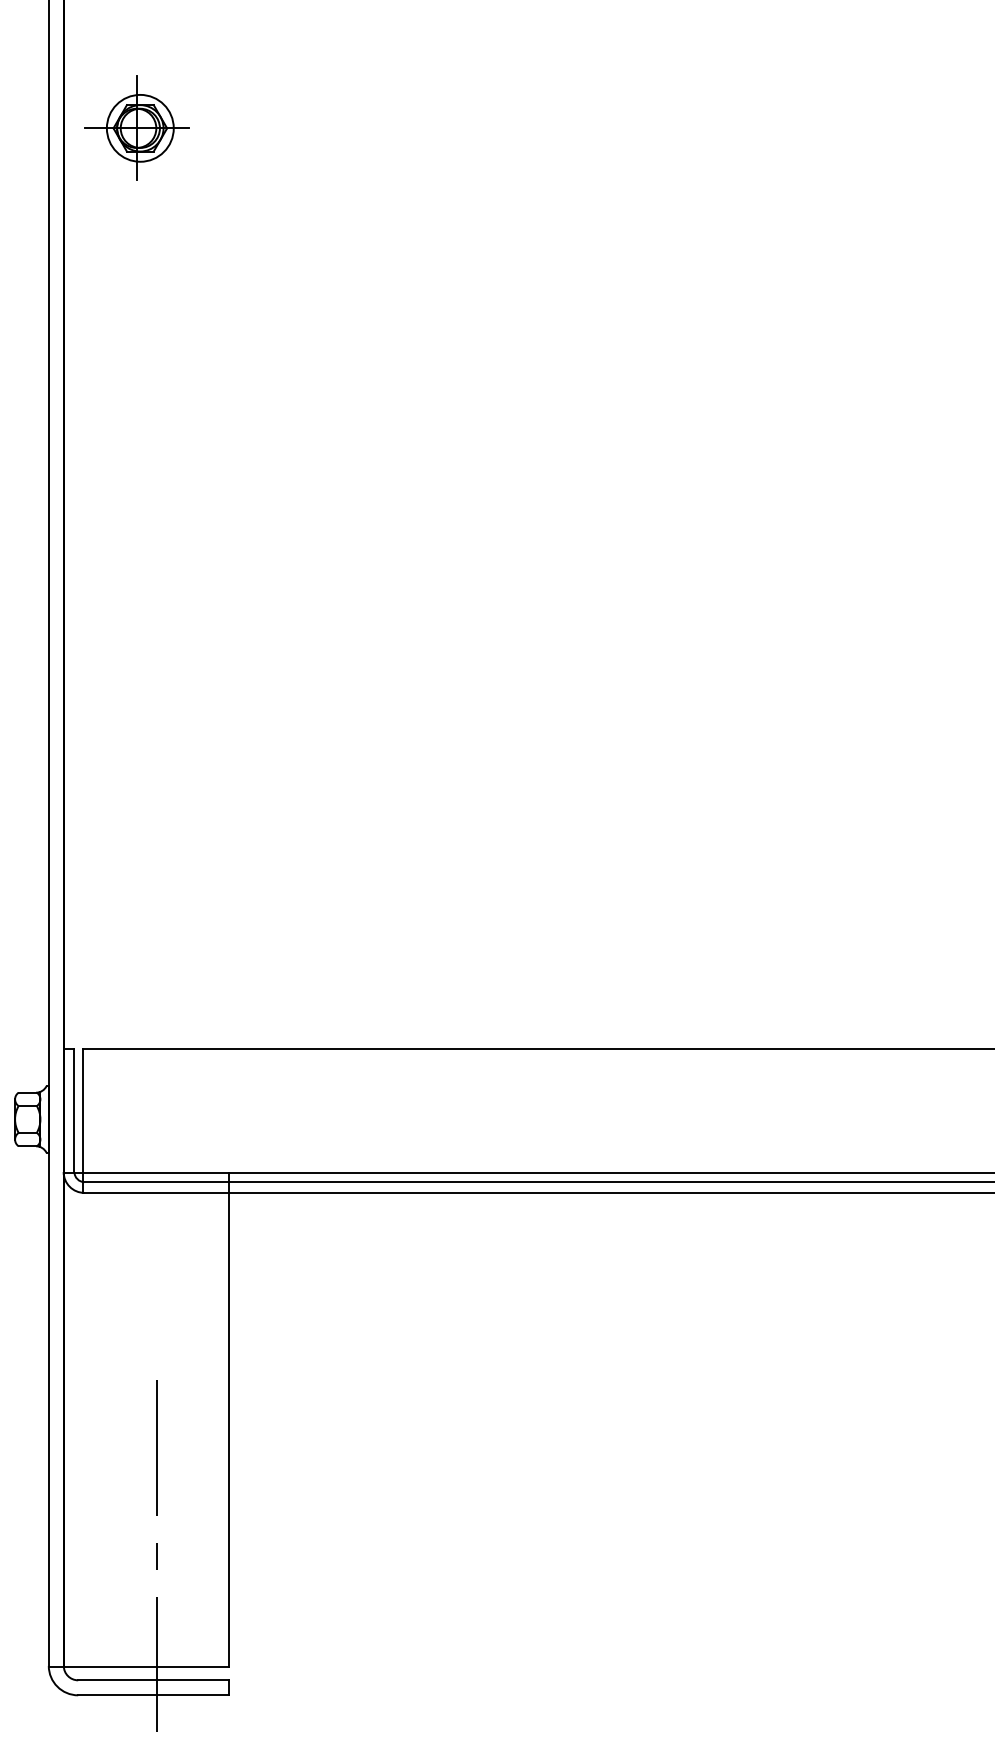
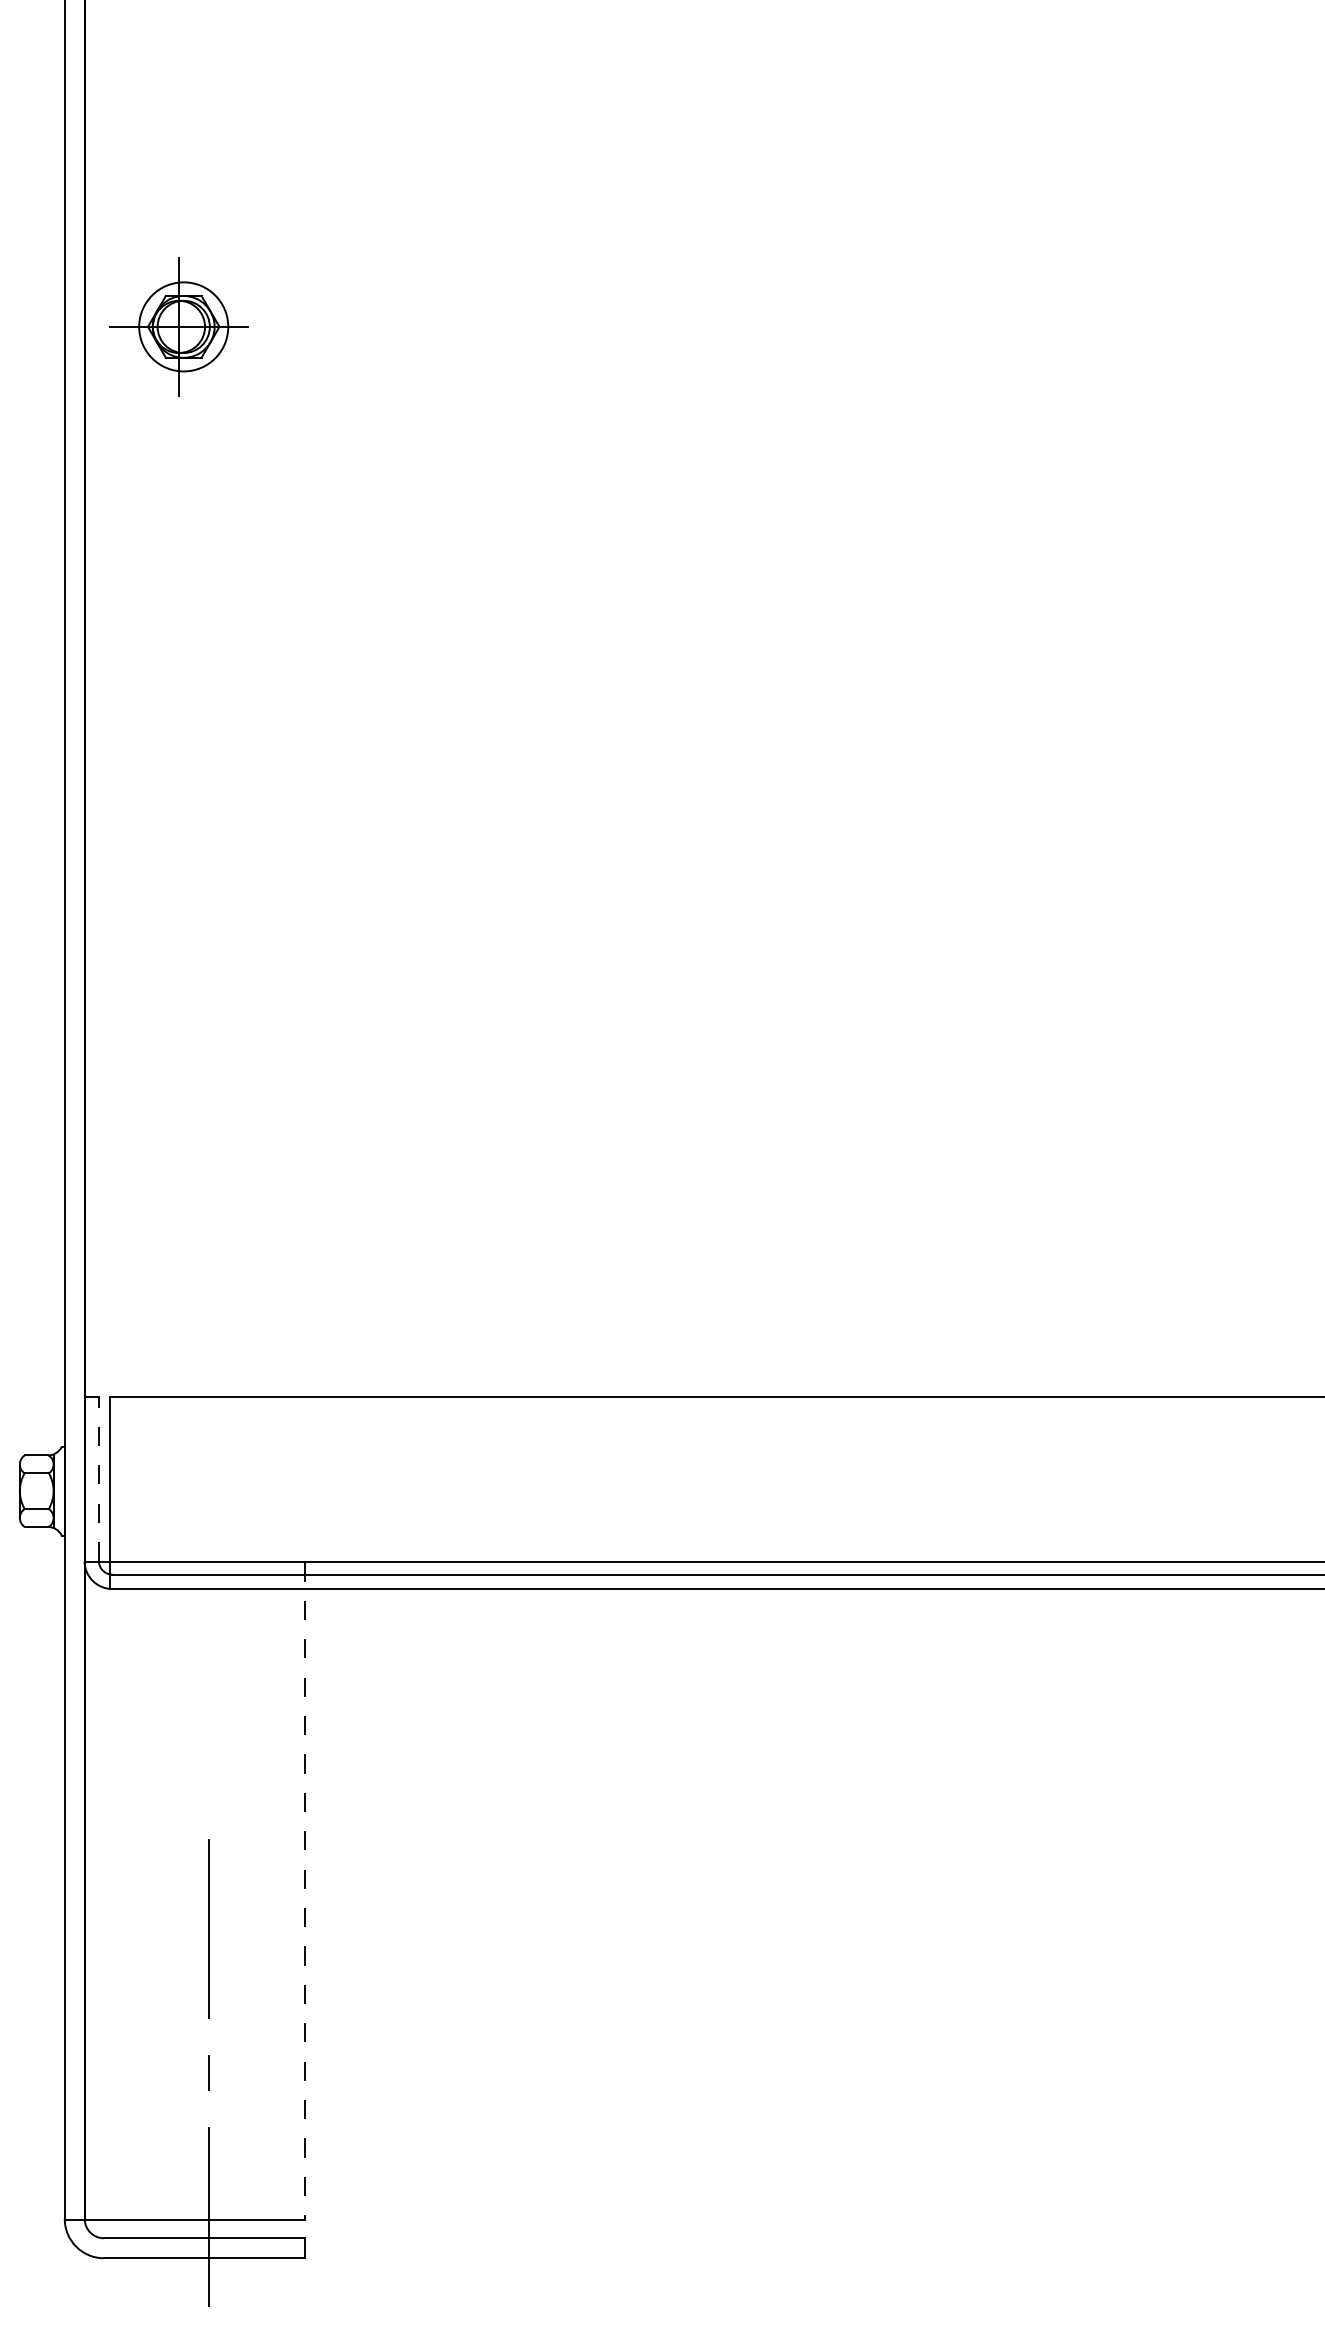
part: (136, 128) -> (178, 326), moved
line: (74, 1109) -> (98, 1478), solid -> dashed
line: (228, 1420) -> (304, 1891), solid -> dashed

